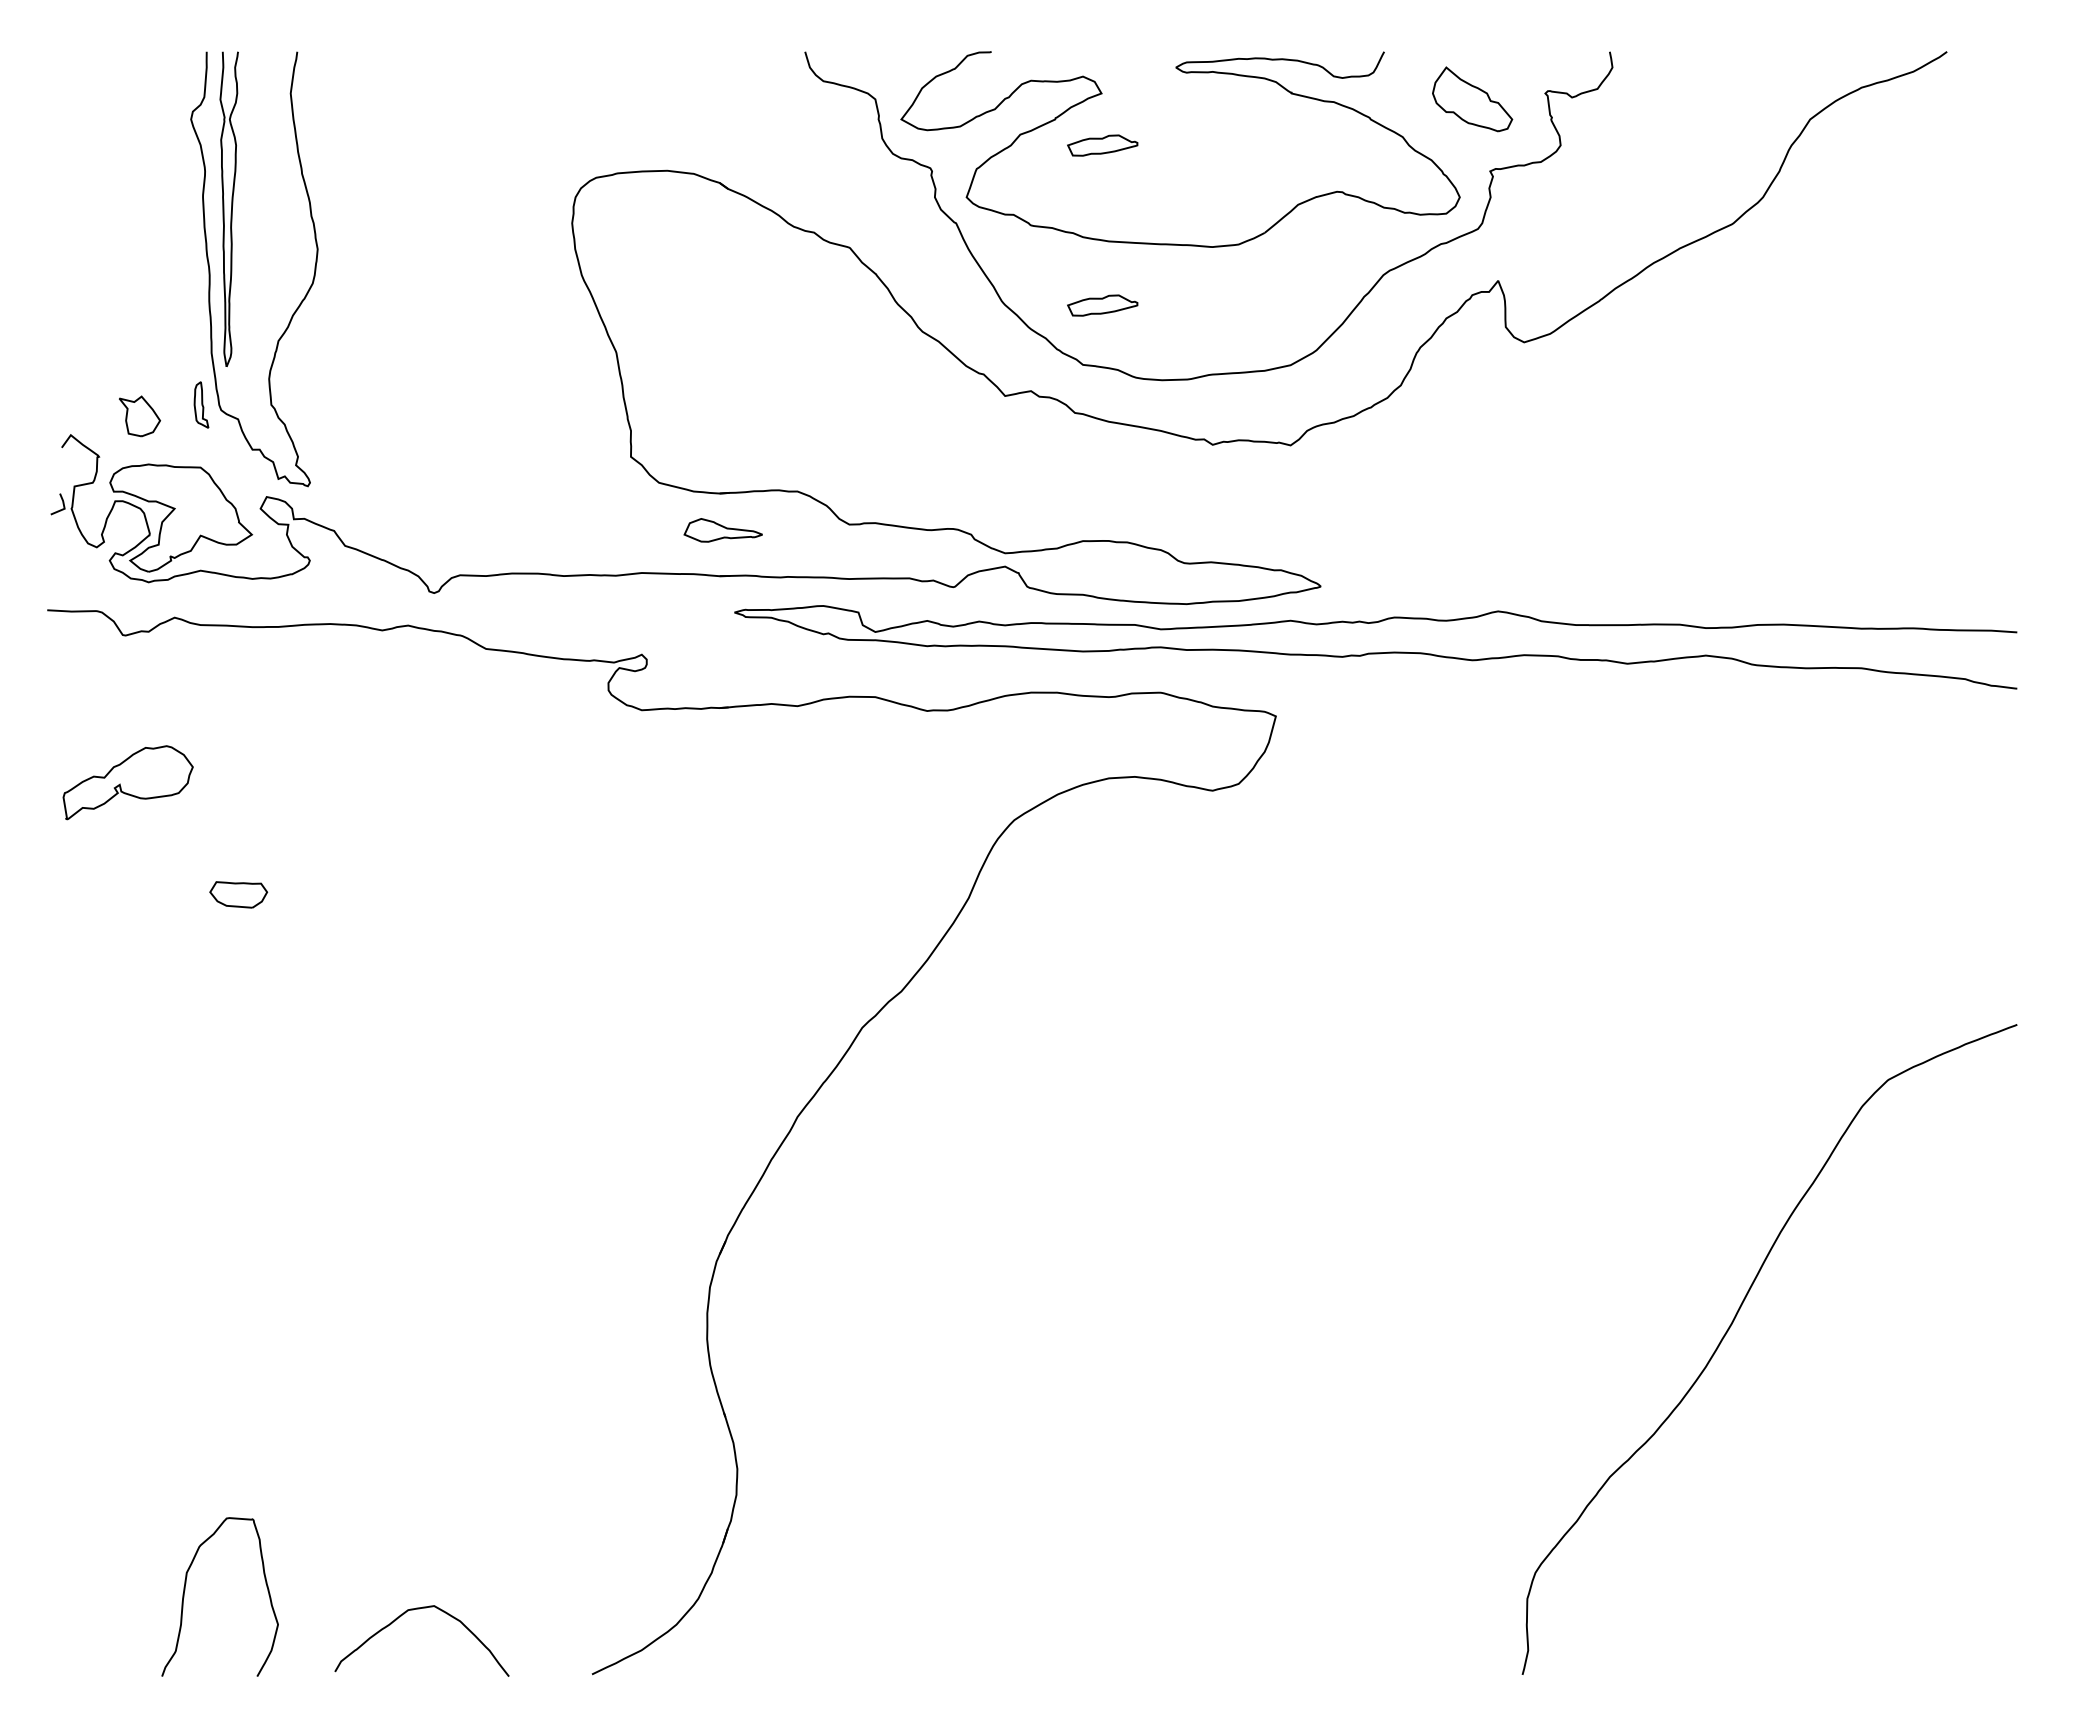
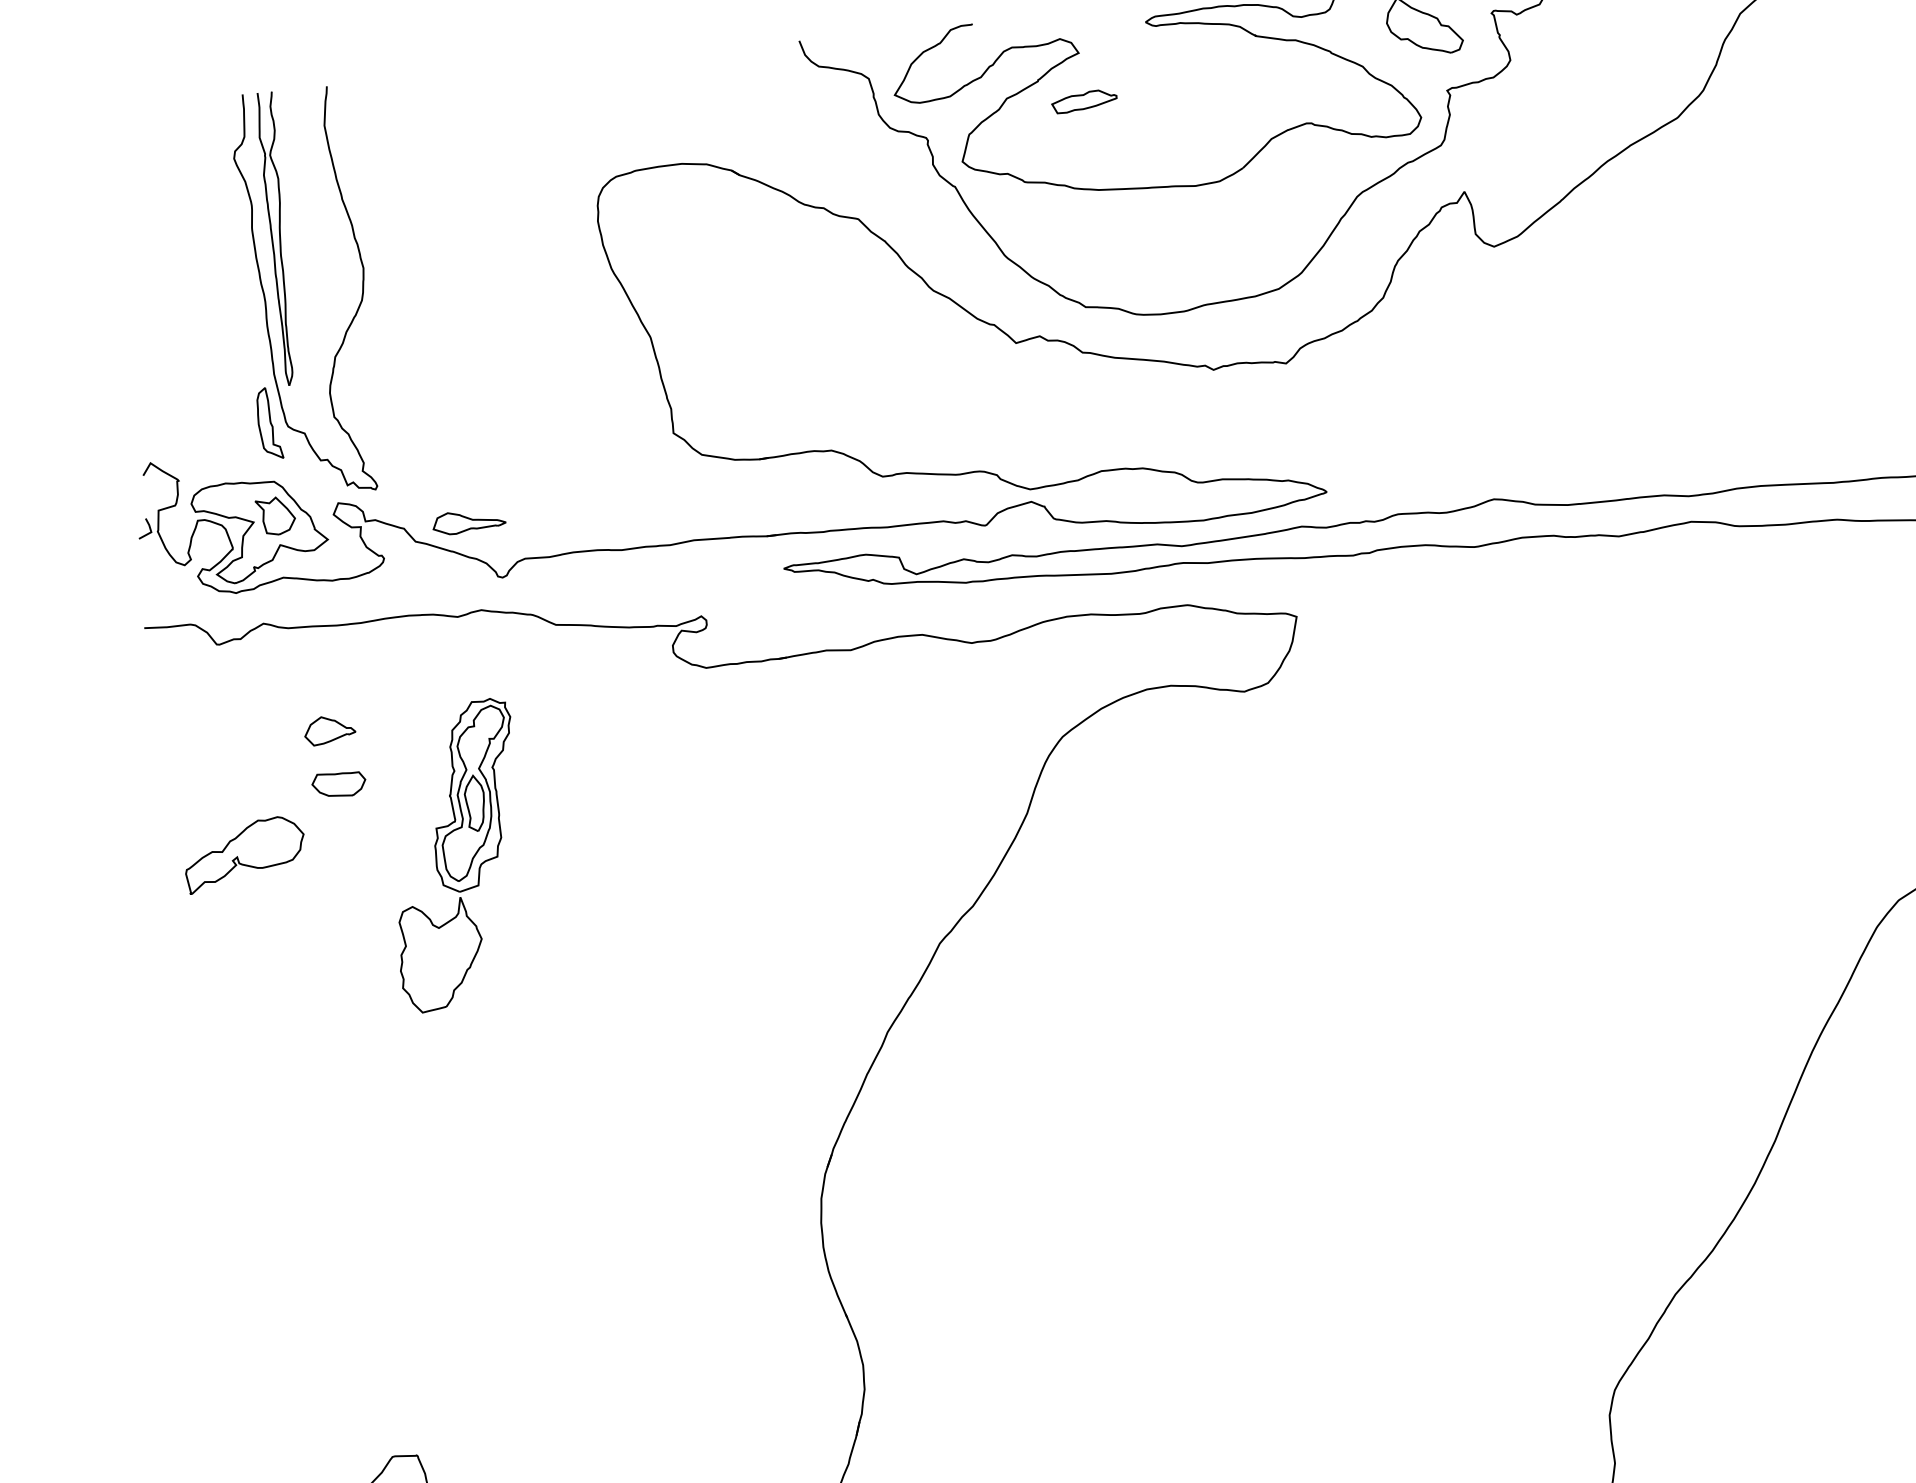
part: (1102, 305) -> (1098, 250), removed
part: (201, 404) -> (269, 422), size x1.67
part: (139, 416) -> (275, 516), moved
part: (722, 530) -> (468, 522), moved
part: (234, 737) -> (329, 729), added
part: (127, 782) -> (244, 854), moved
part: (356, 884) -> (456, 855), added
part: (238, 894) -> (338, 784), moved

